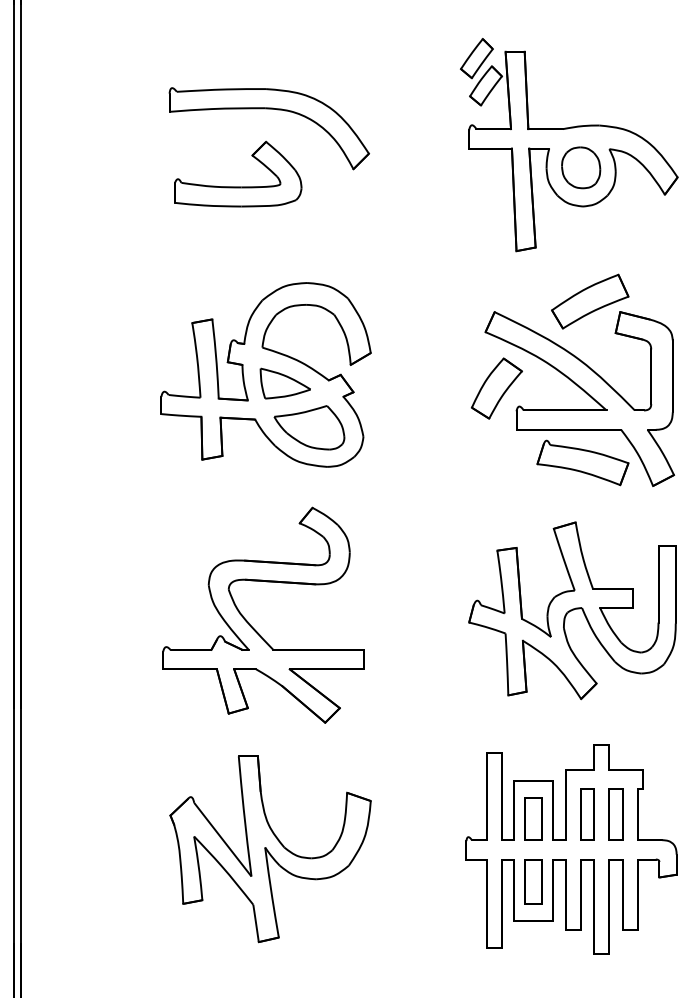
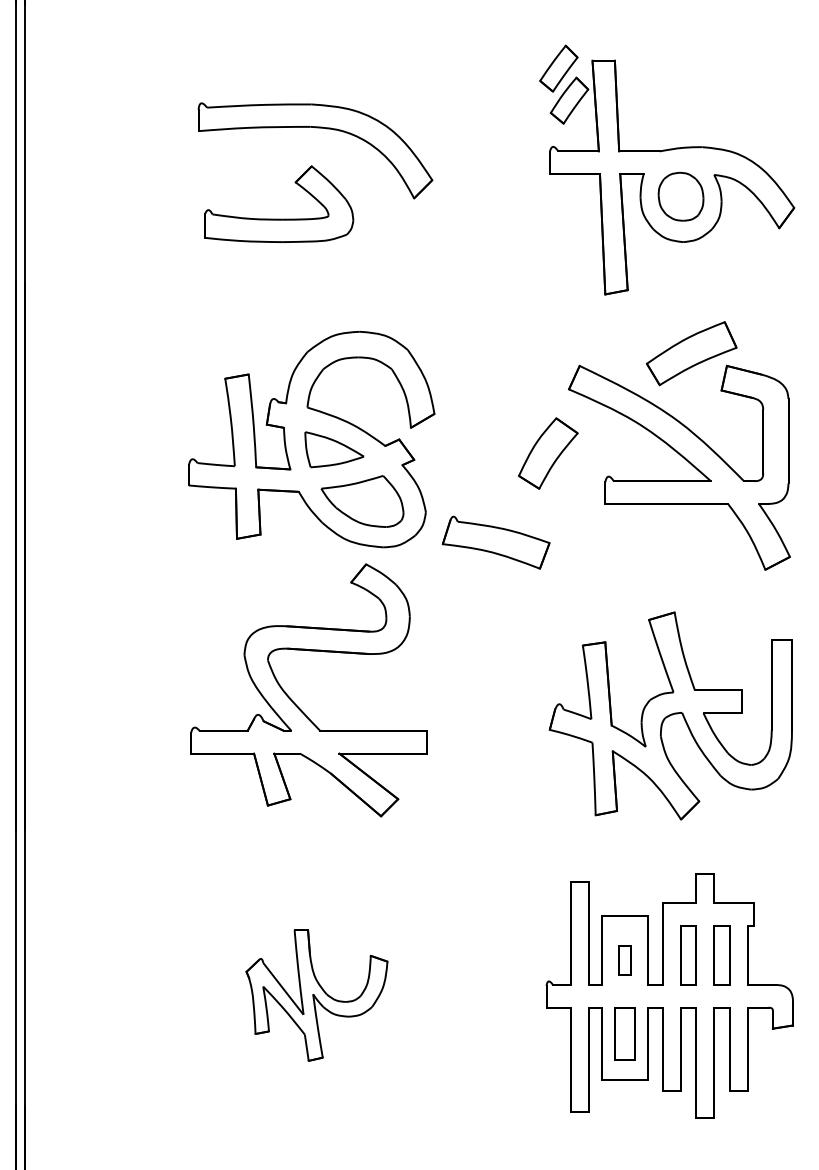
part: (497, 388) -> (548, 453), moved
part: (582, 462) -> (495, 542), moved
part: (249, 623) -> (292, 699), moved
part: (532, 819) -> (624, 960), size x0.6
part: (270, 849) -> (316, 995), size x0.6

